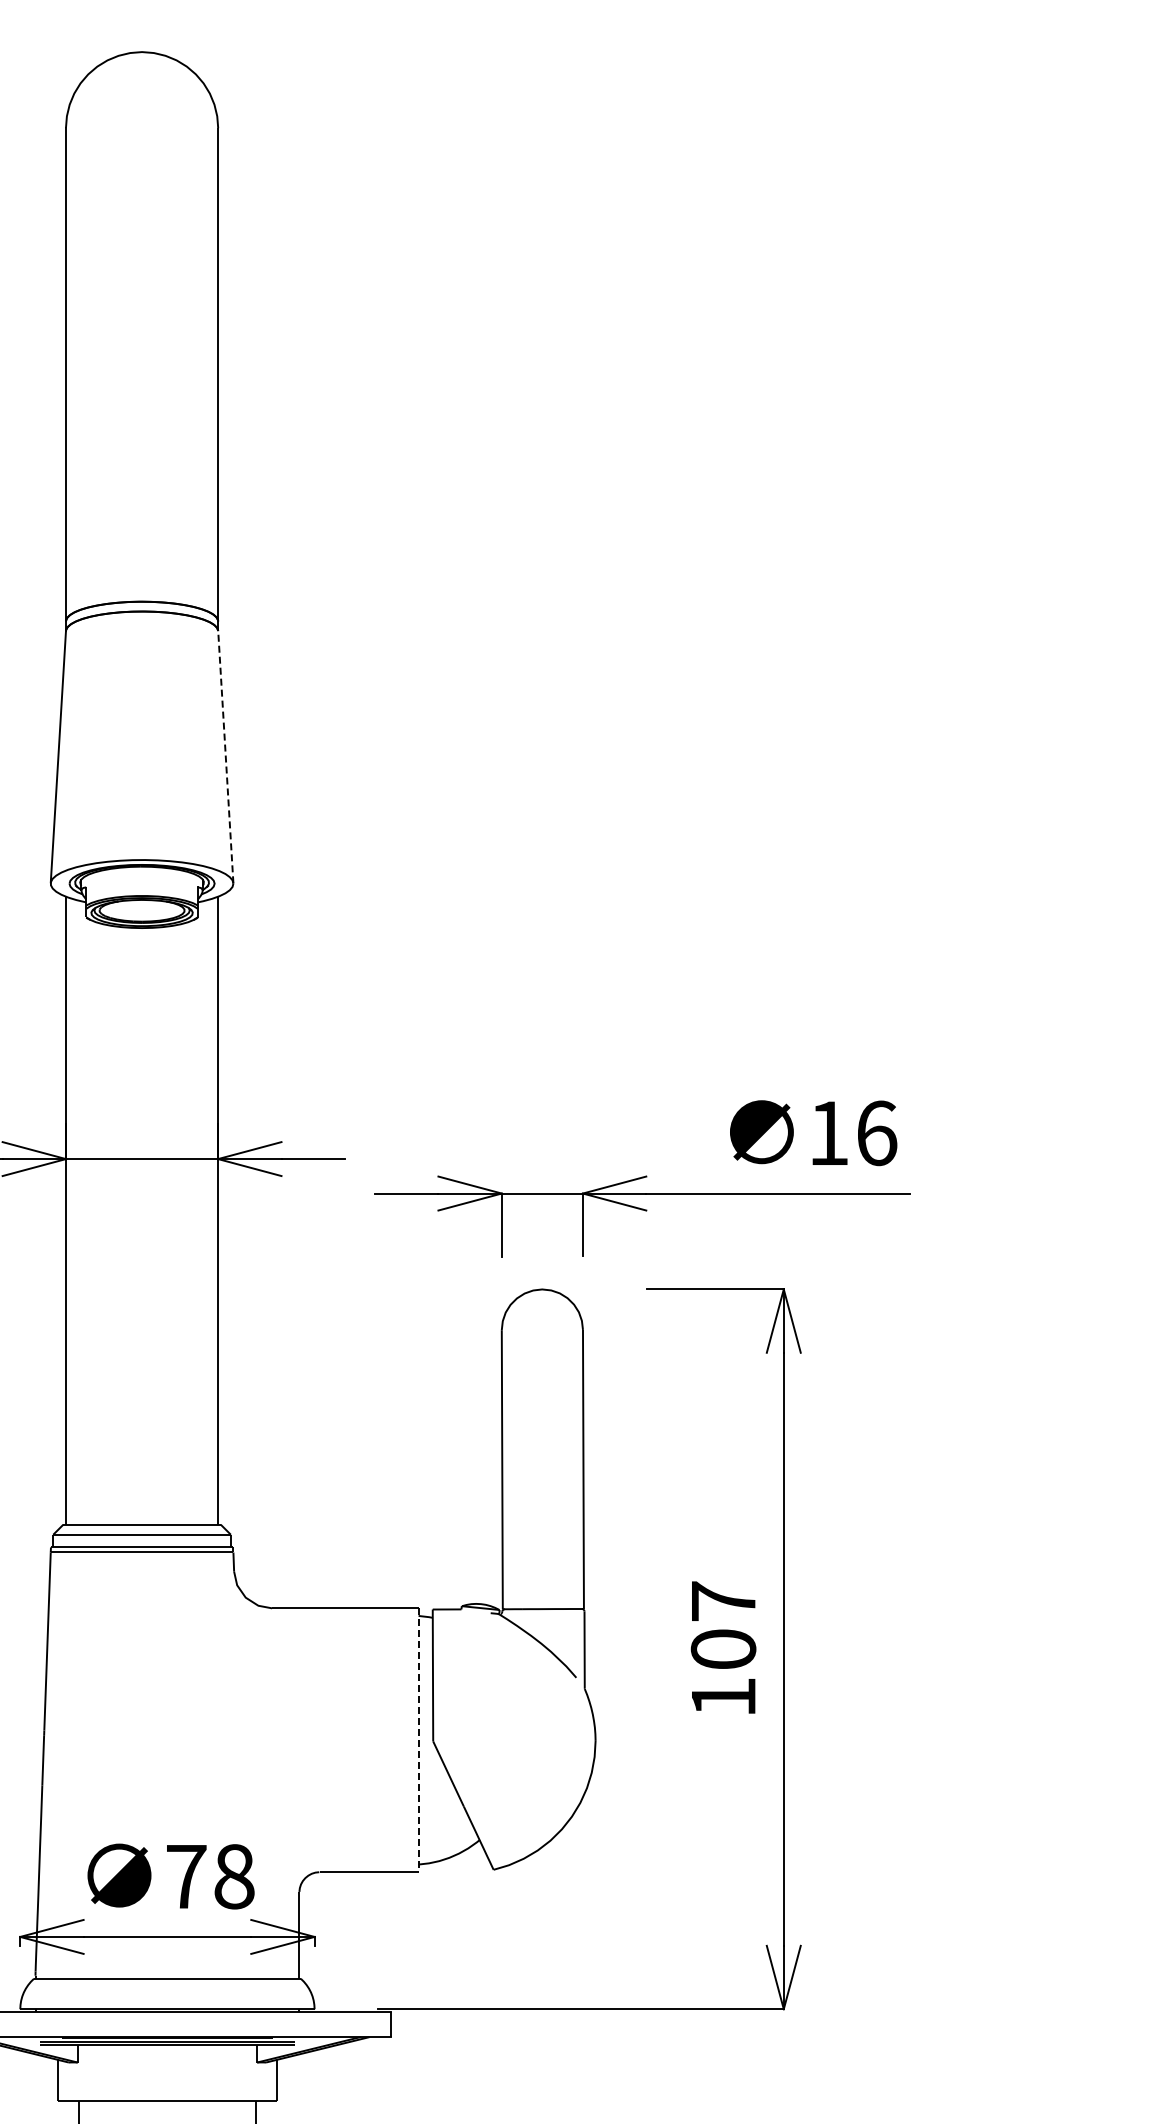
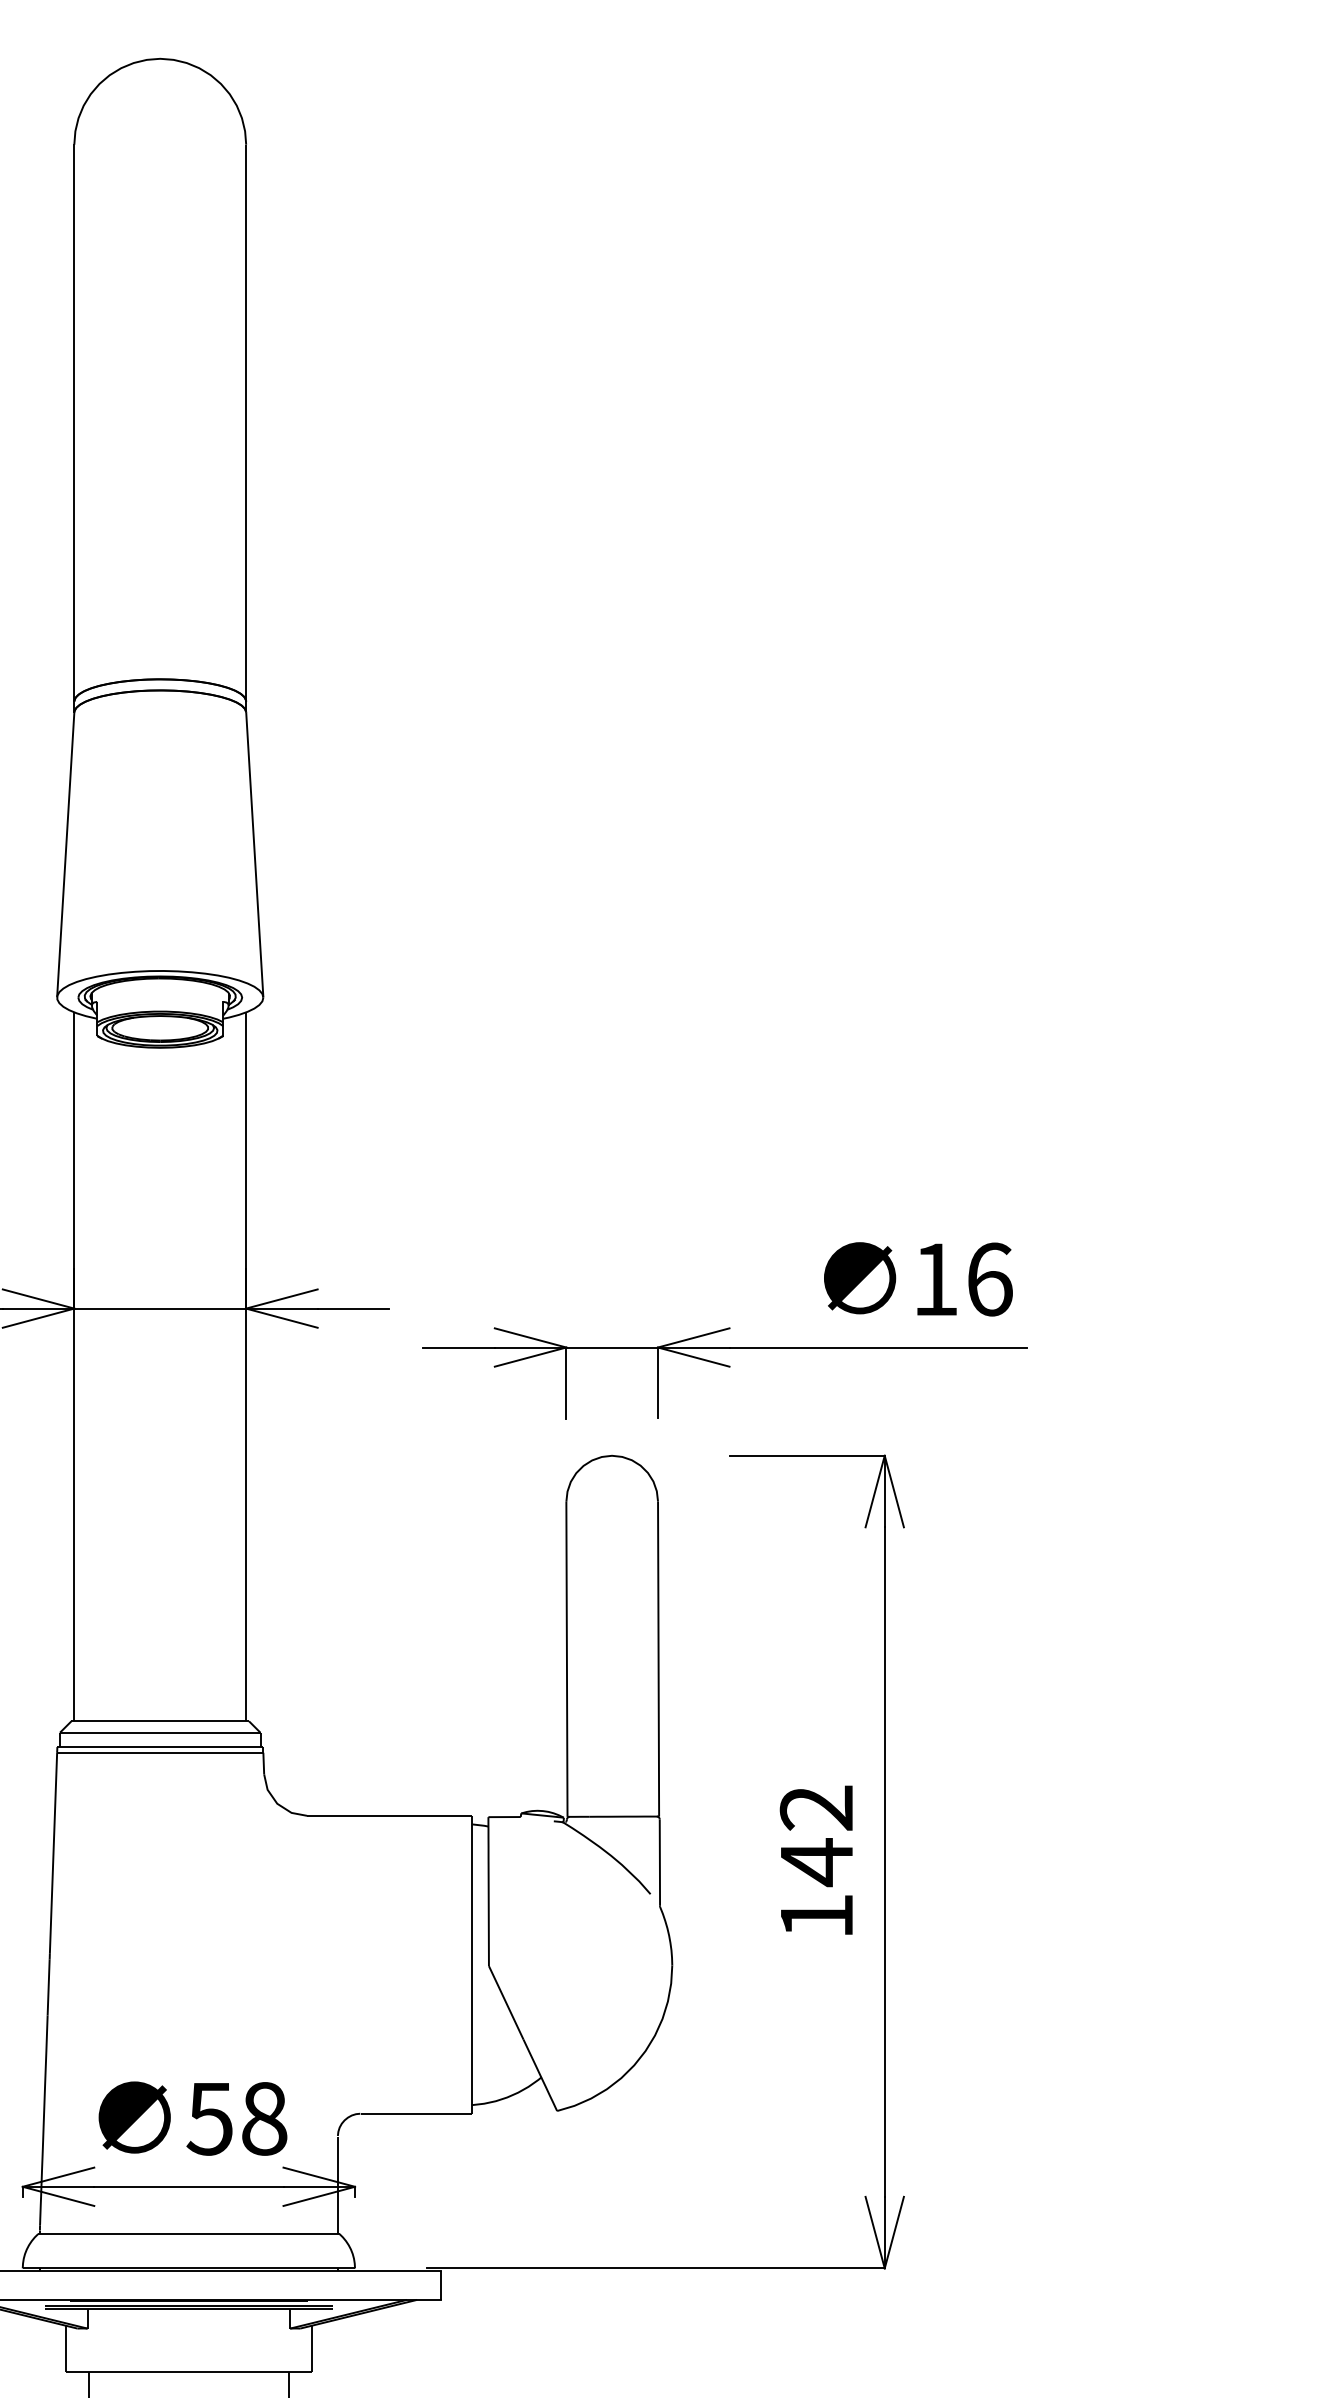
line: (225, 756) -> (254, 854), dashed -> solid
text: (723, 1626) -> (816, 1836), 107 -> 142
line: (418, 1740) -> (472, 1965), dashed -> solid
text: (185, 1877) -> (209, 2119), 78 -> 58

